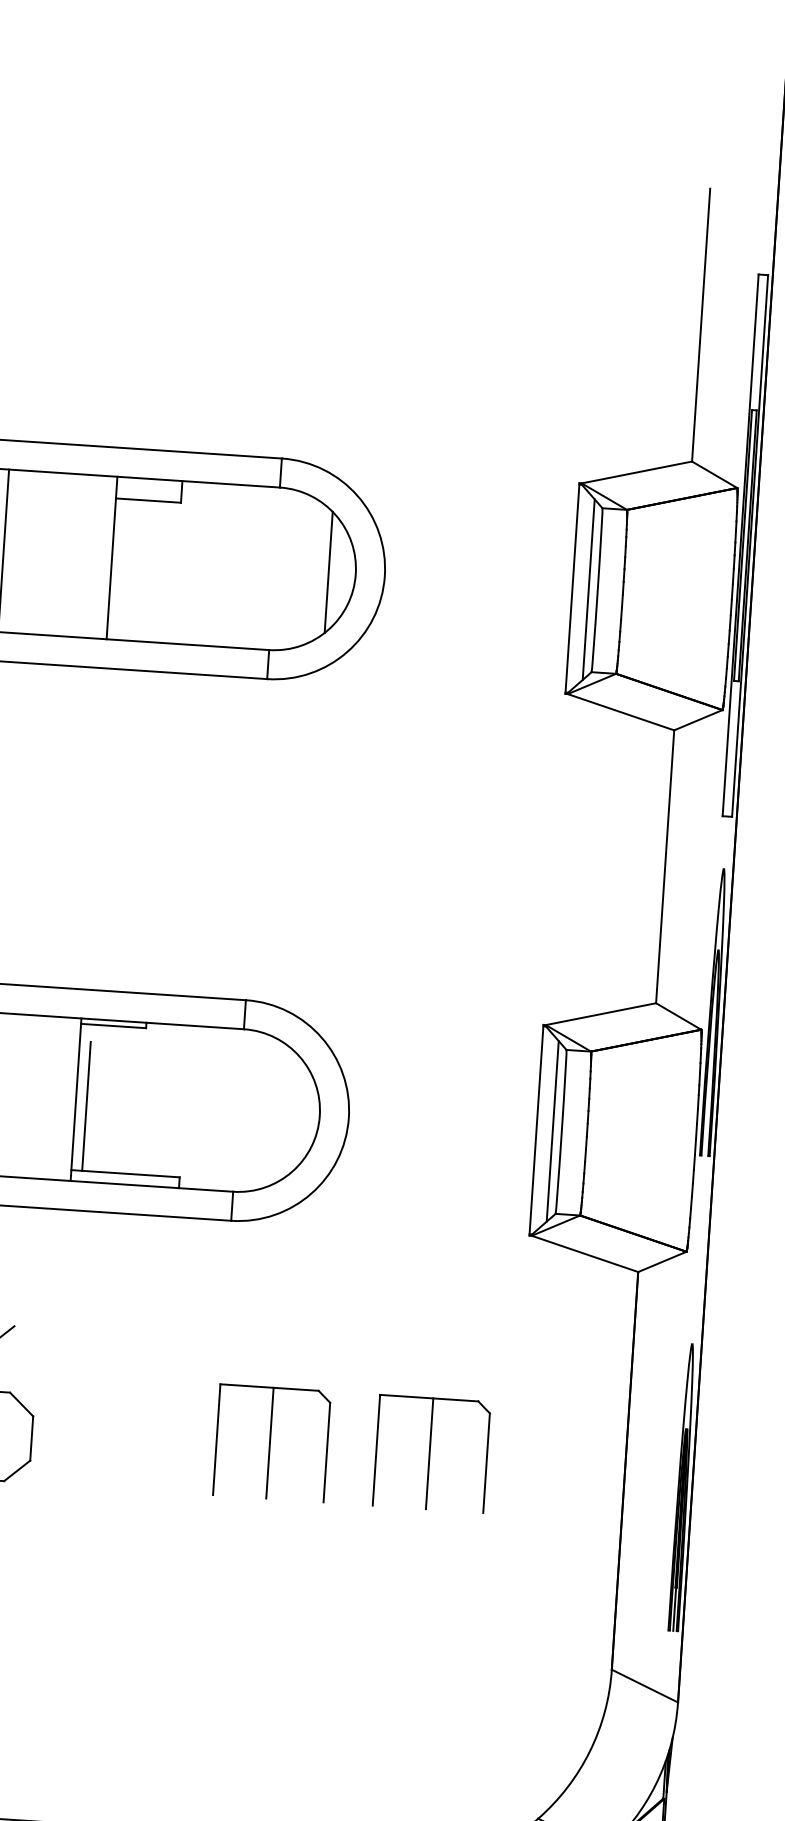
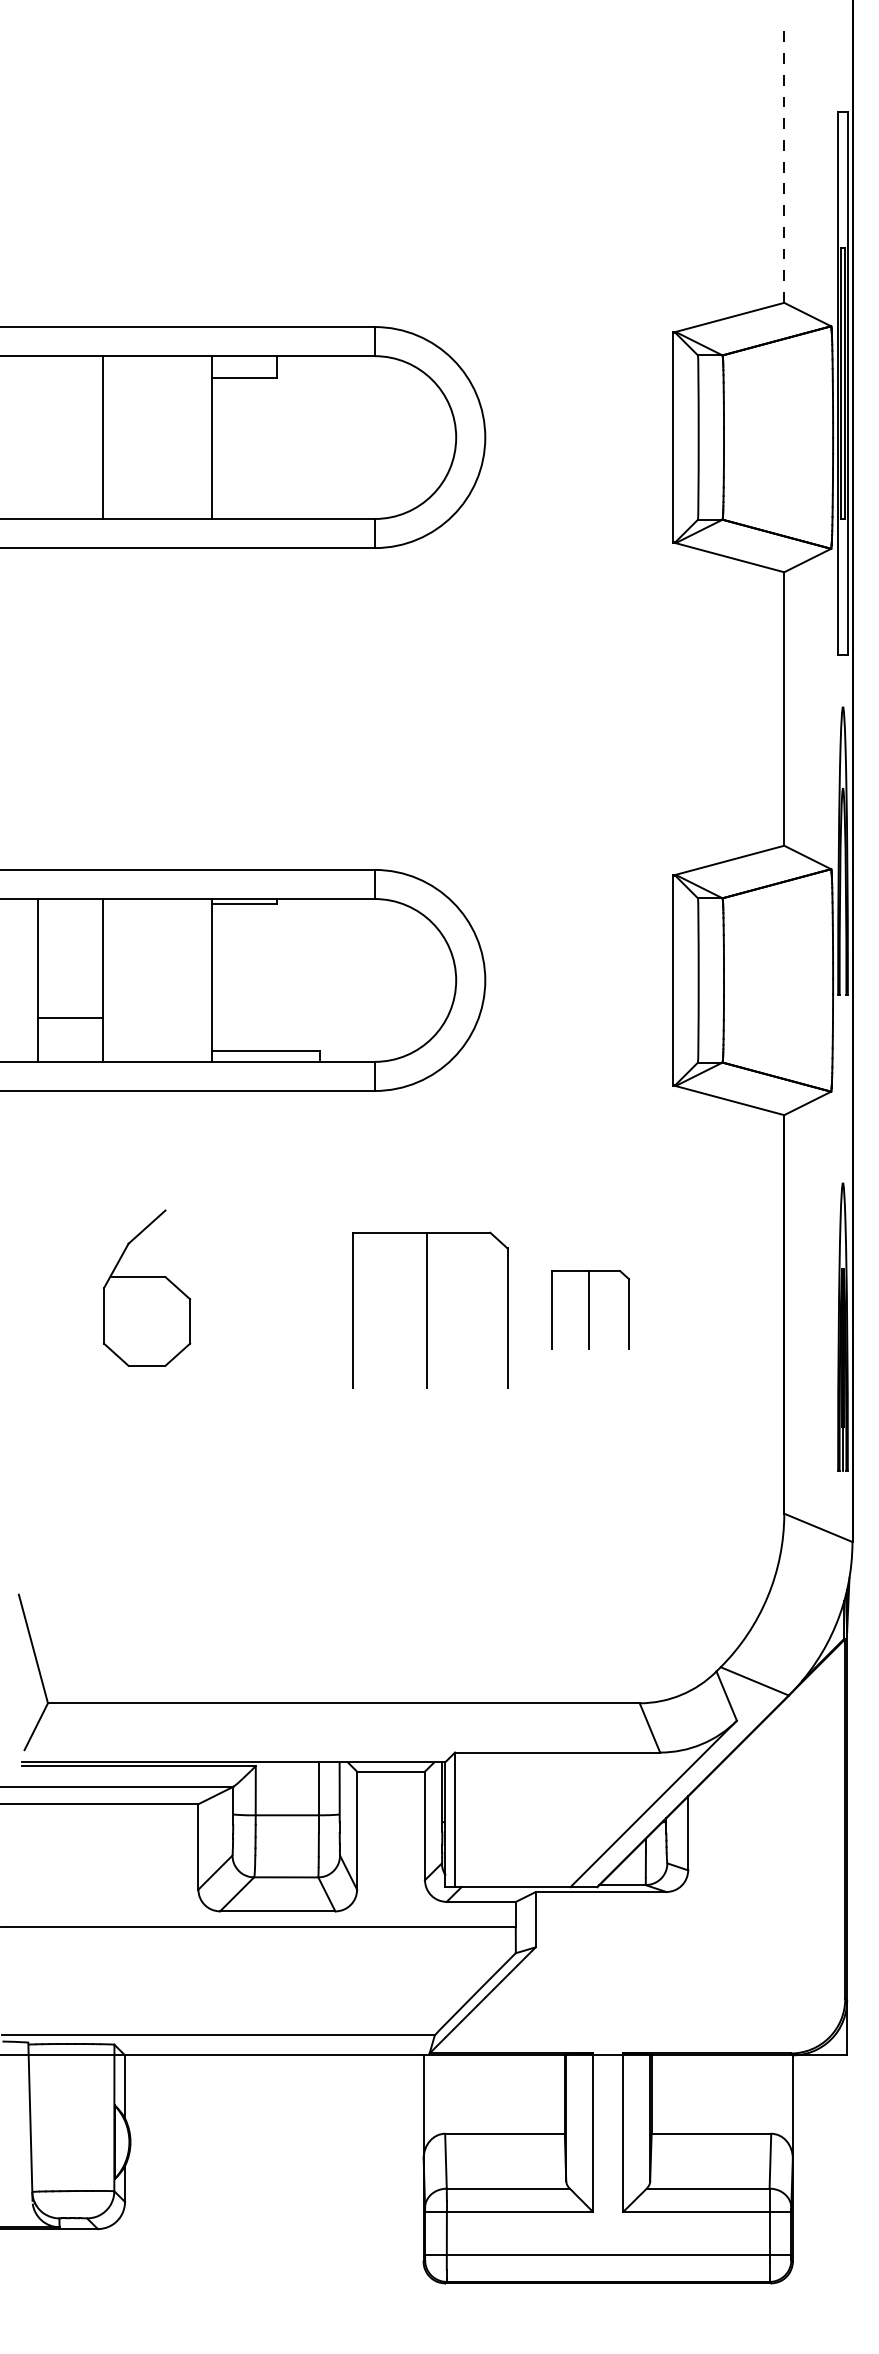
line: (701, 325) -> (784, 166), solid -> dashed
line: (329, 572) -> (429, 437), removed
line: (588, 589) -> (689, 437), removed
line: (86, 1106) -> (222, 986), removed
line: (552, 1130) -> (689, 979), removed
part: (272, 1442) -> (430, 1309), size x1.4
part: (432, 1453) -> (590, 1309), size x0.7

